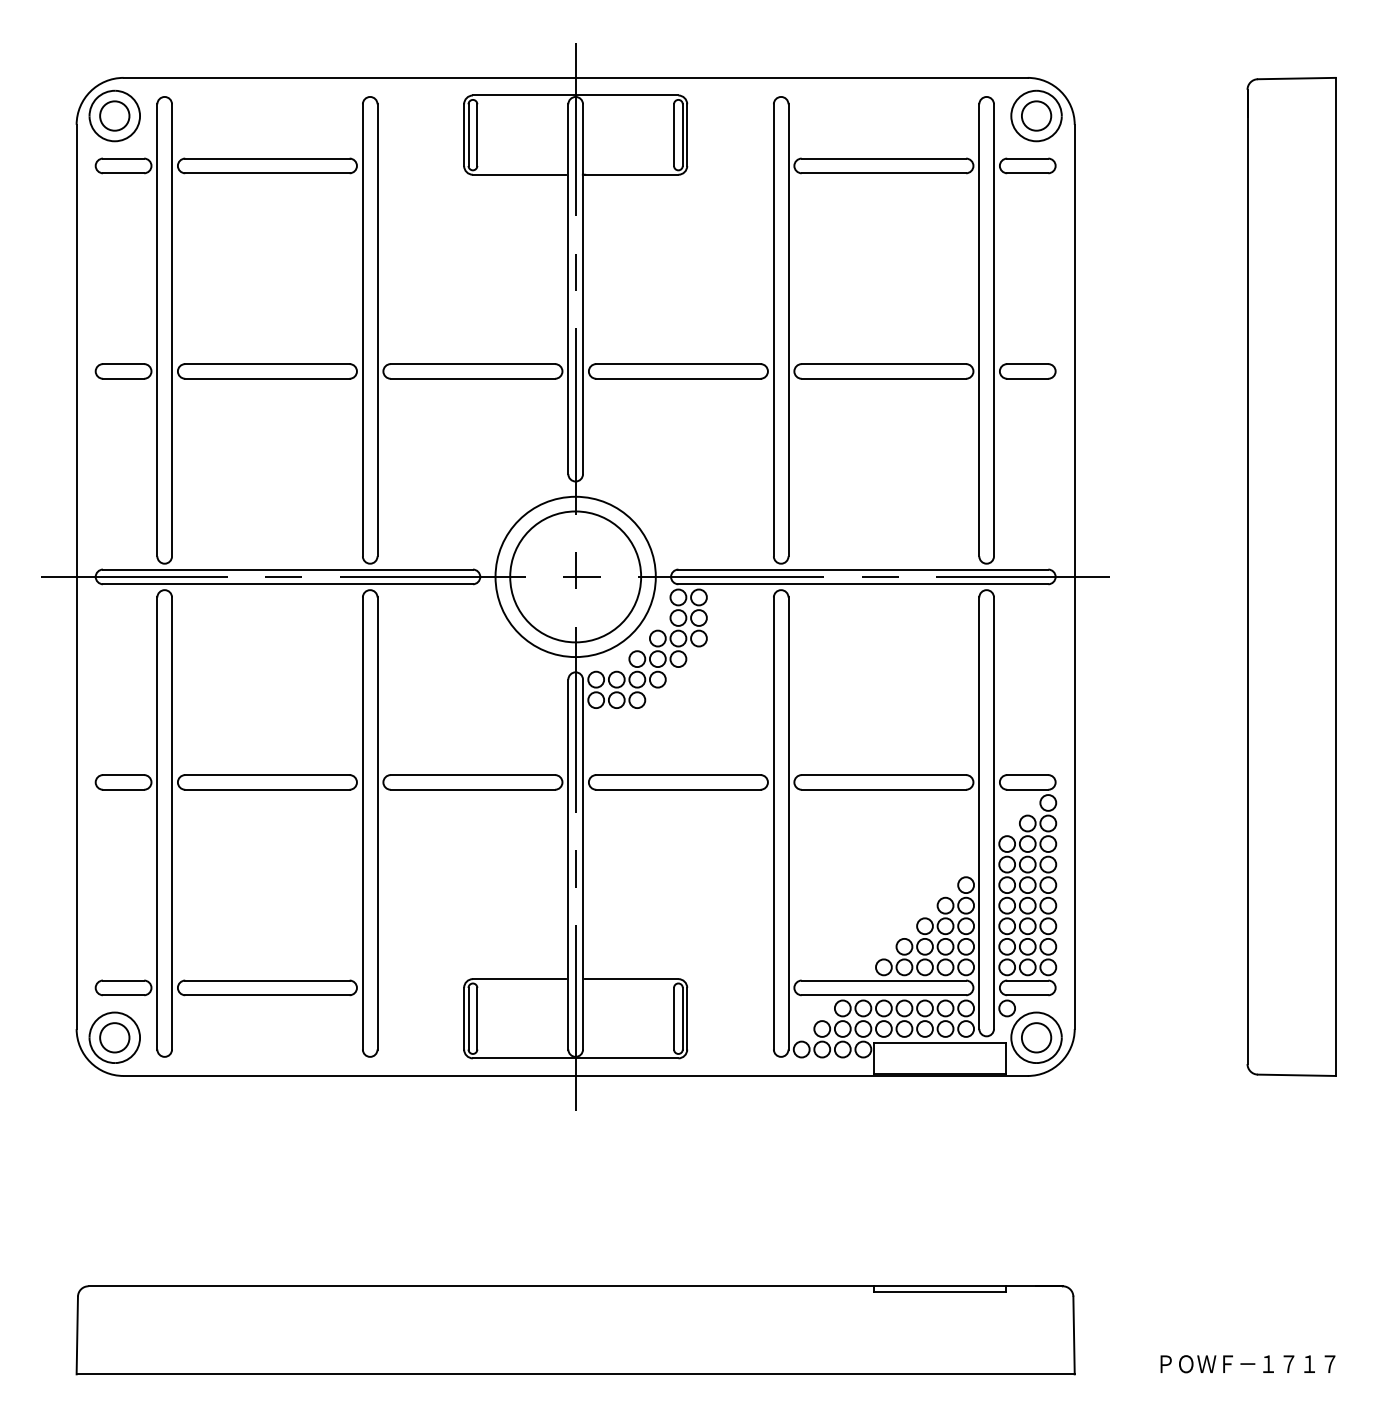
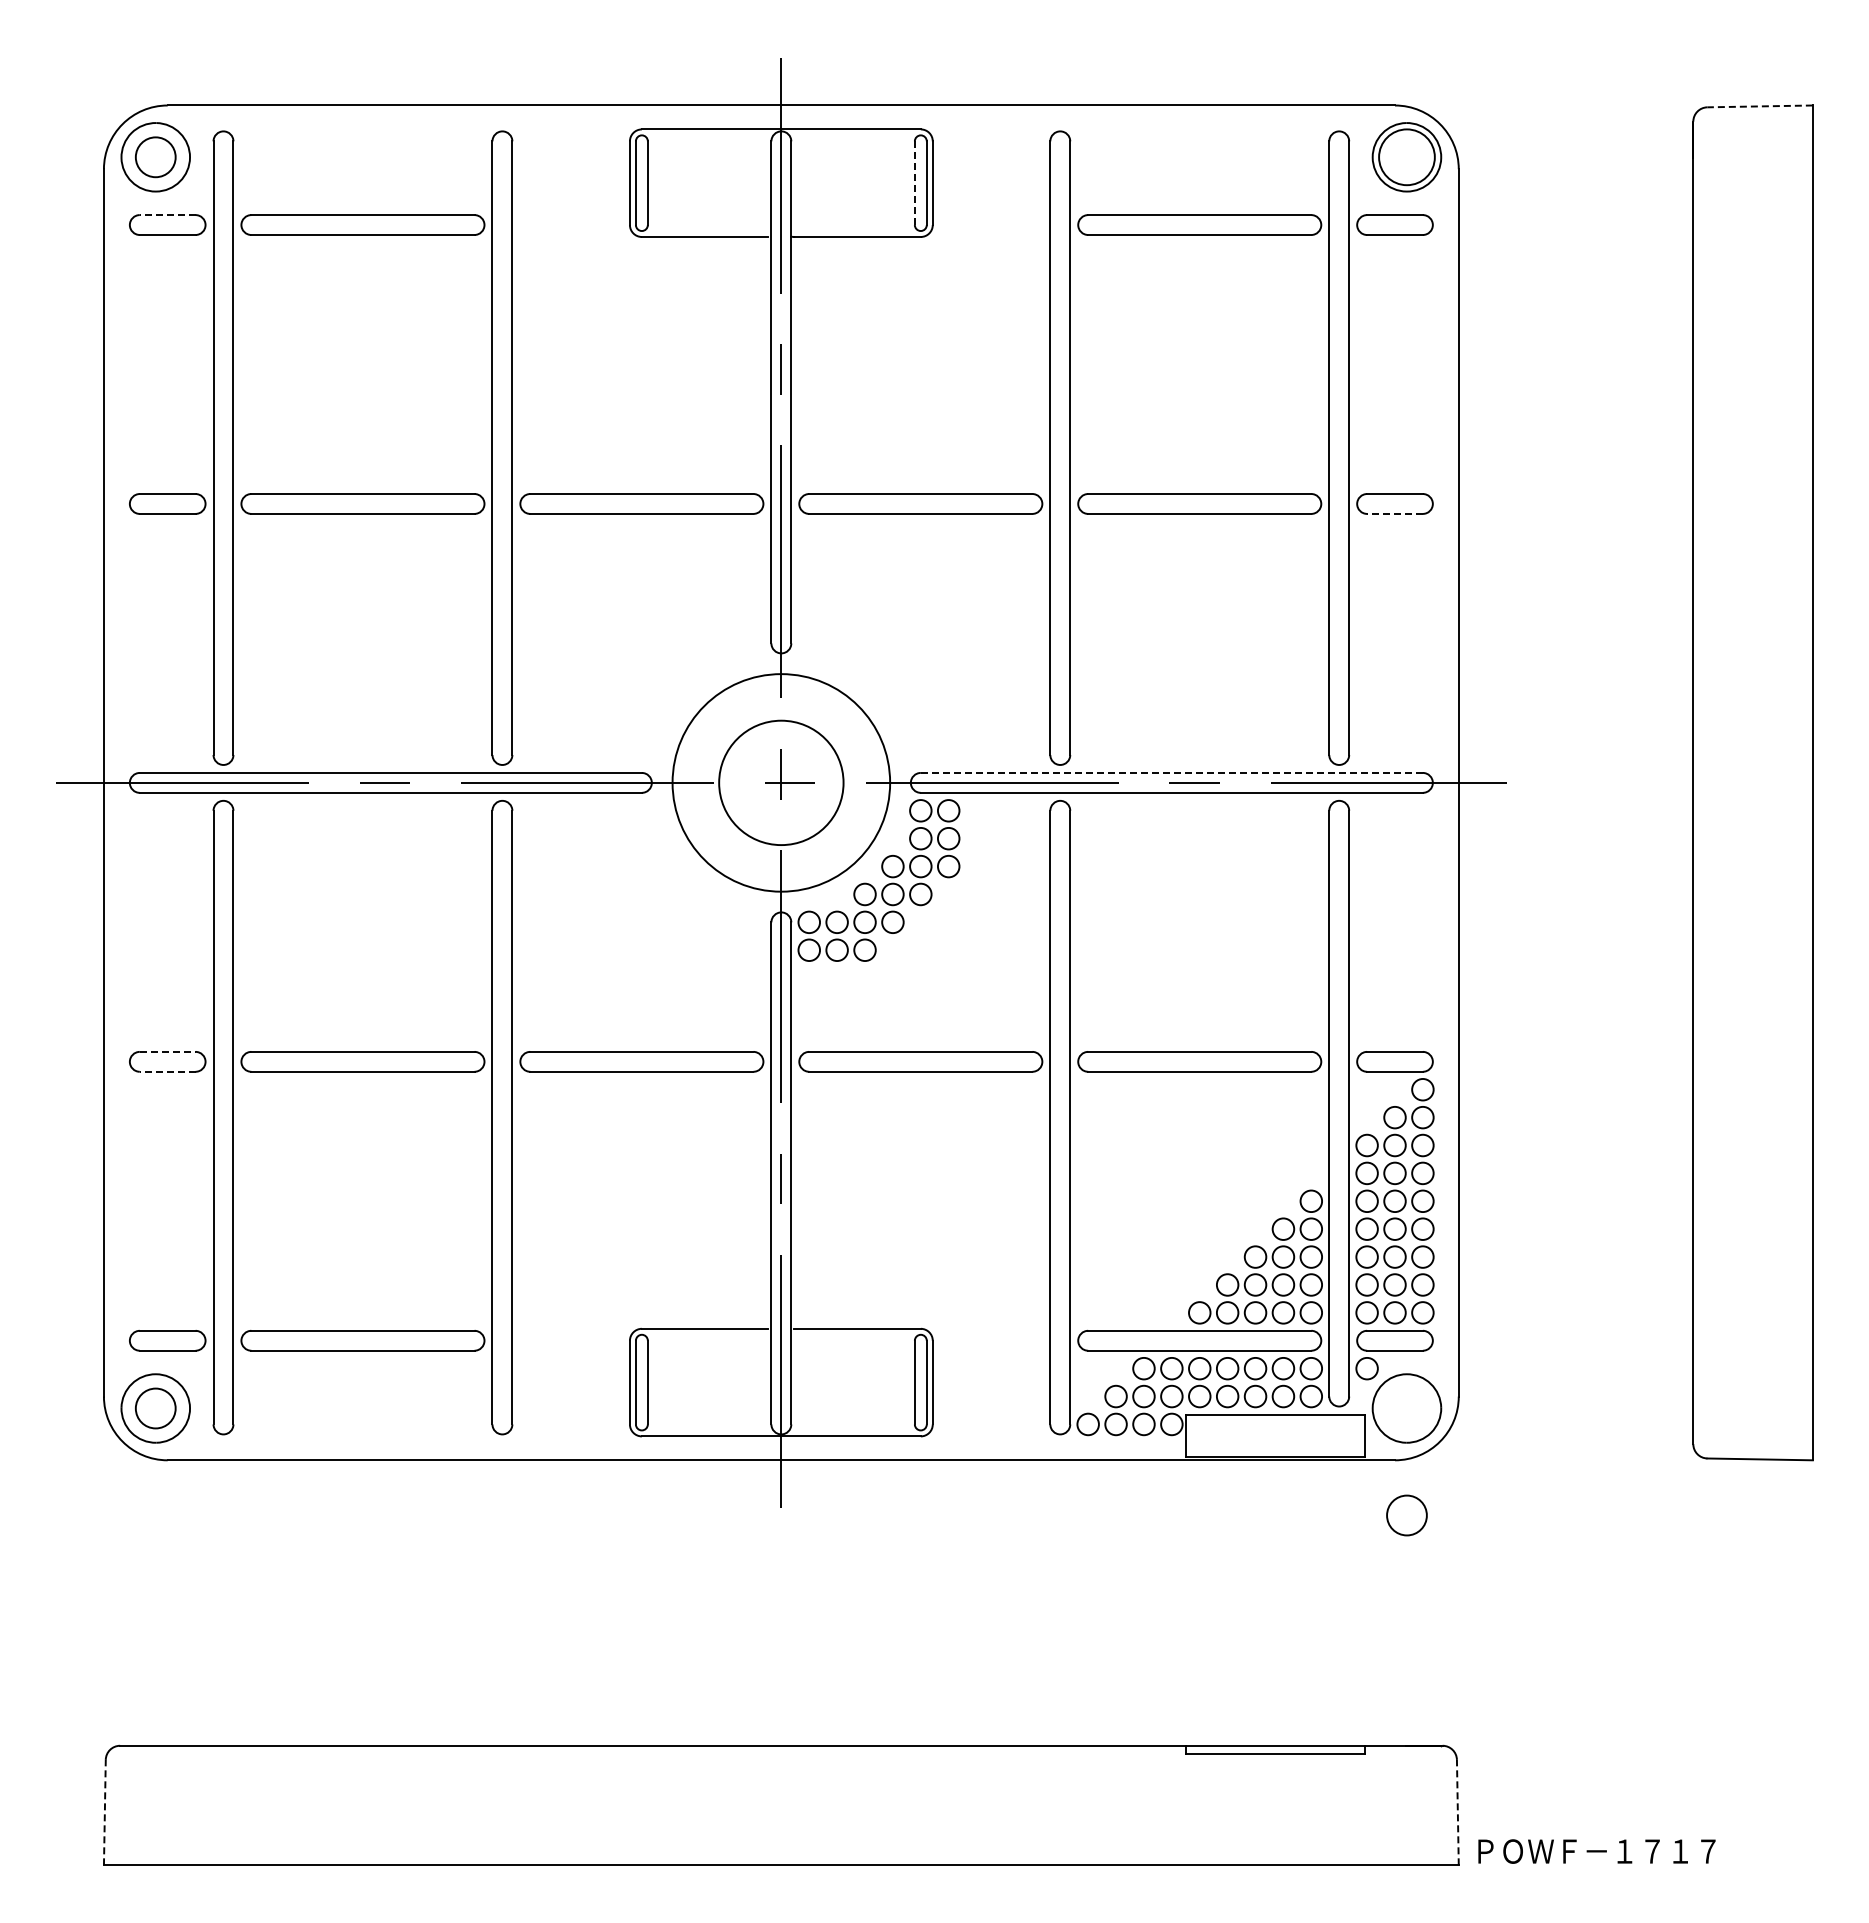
line: (1297, 78) -> (1760, 106), solid -> dashed
circle: (1036, 116) -> (1406, 157), size x1.4
line: (673, 135) -> (914, 183), solid -> dashed
line: (123, 158) -> (167, 215), solid -> dashed
line: (1028, 378) -> (1395, 513), solid -> dashed
line: (863, 569) -> (1172, 772), solid -> dashed
circle: (575, 576) -> (781, 782), size x0.7
line: (123, 774) -> (167, 1051), solid -> dashed
line: (123, 789) -> (167, 1071), solid -> dashed
circle: (1036, 1037) -> (1406, 1515), moved
line: (77, 1335) -> (104, 1812), solid -> dashed
line: (1073, 1335) -> (1457, 1812), solid -> dashed
text: (1247, 1364) -> (1596, 1851), moved

